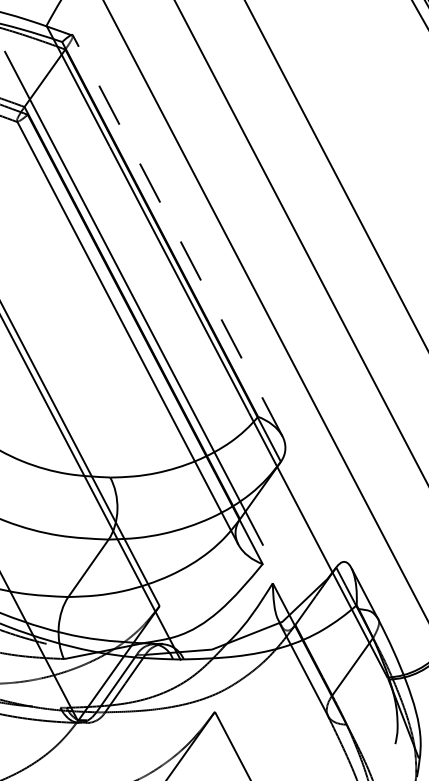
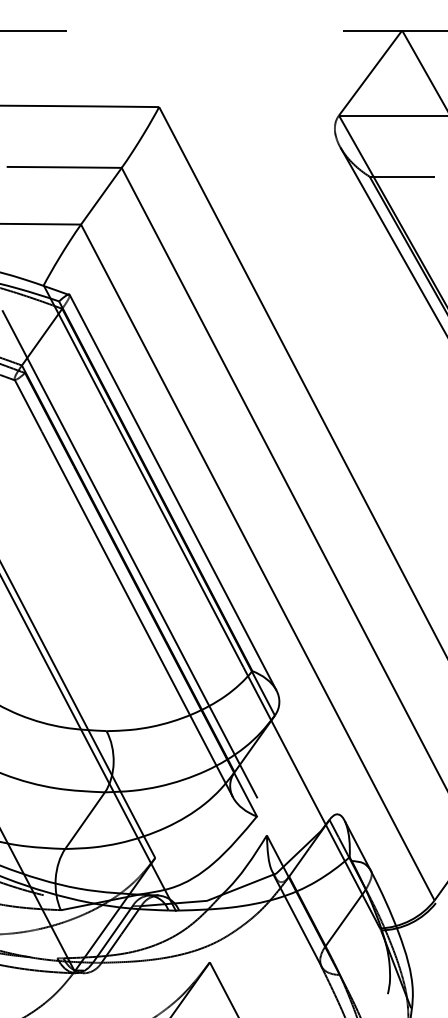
line: (178, 236) -> (173, 493), dashed -> solid

